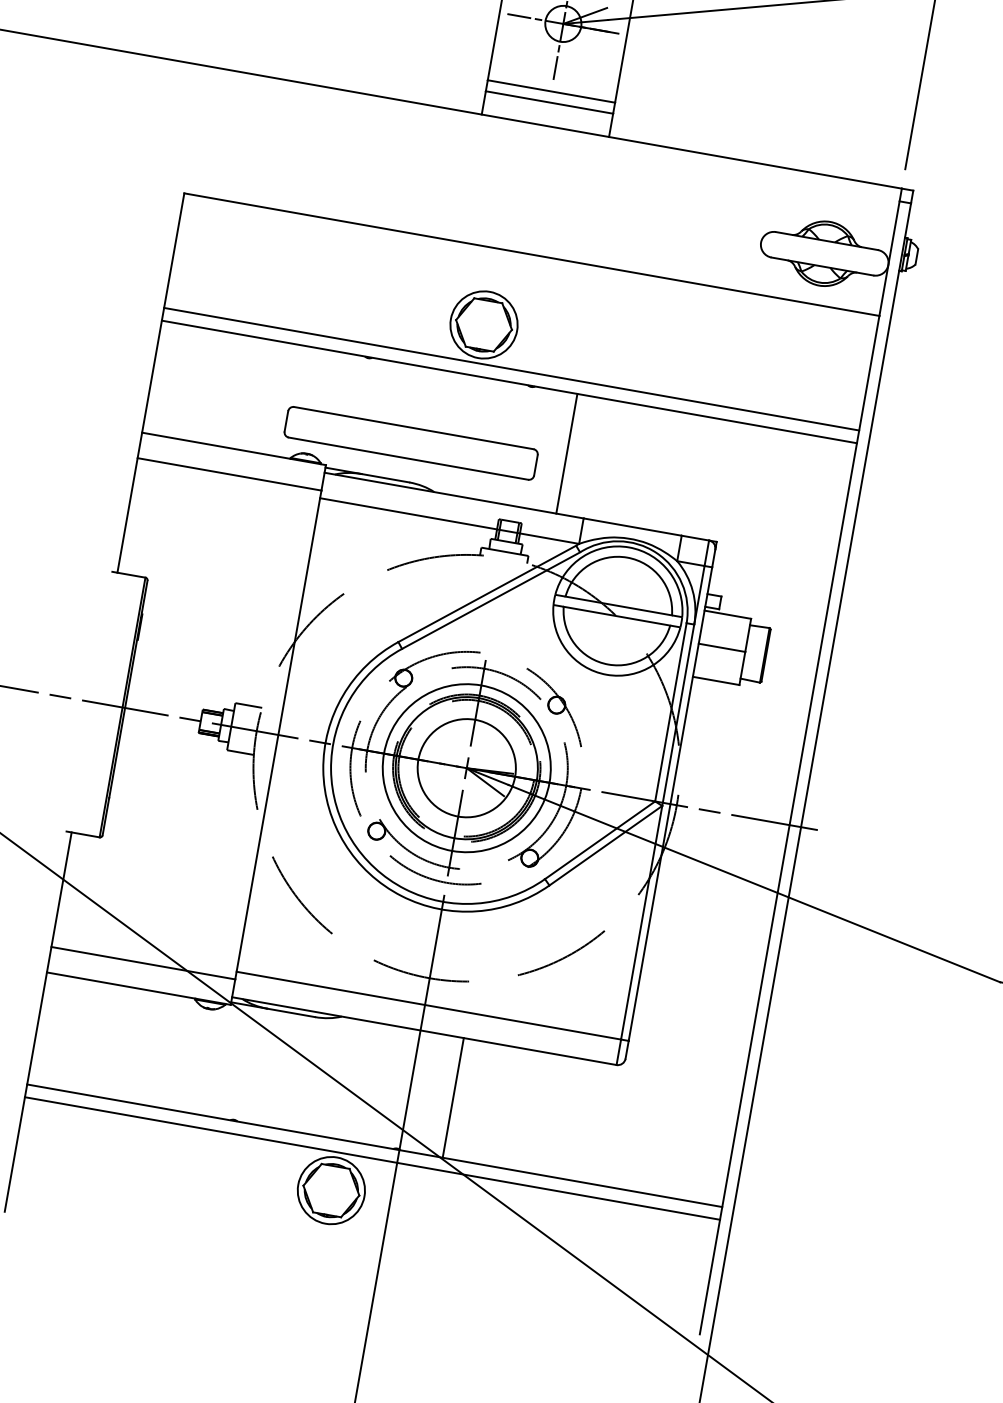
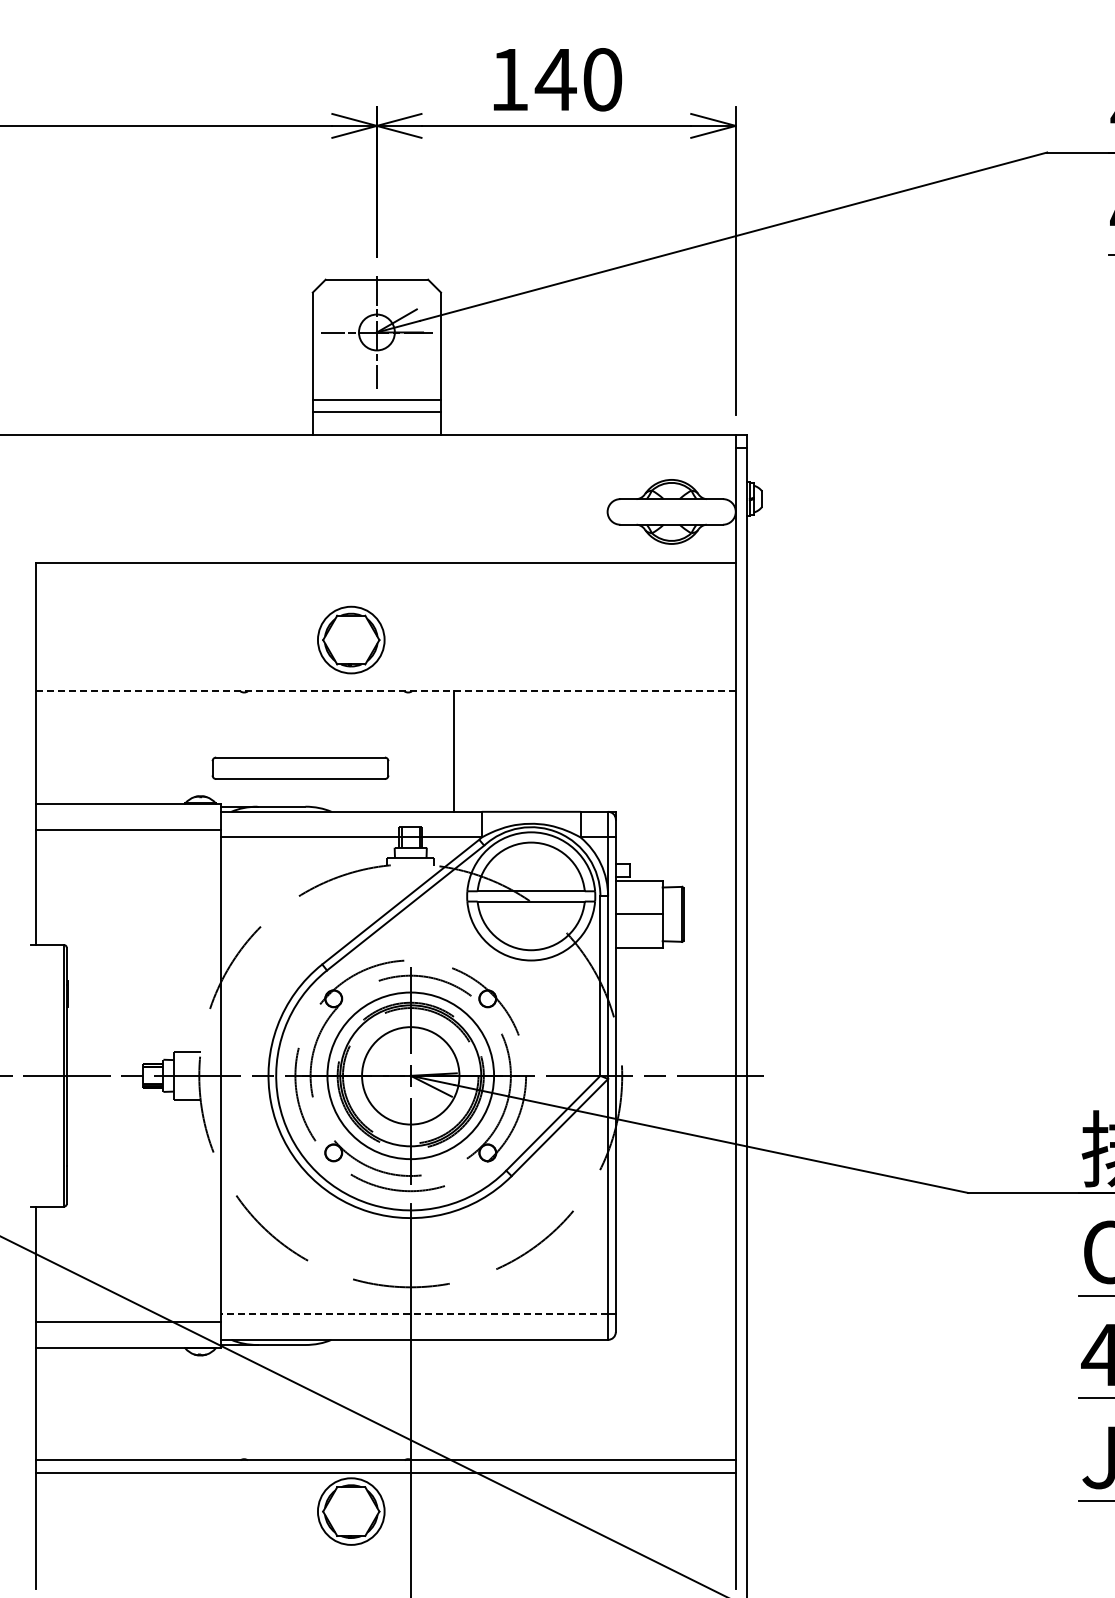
line: (511, 369) -> (385, 678), removed
line: (509, 382) -> (385, 691), solid -> dashed
part: (411, 443) -> (300, 768), size x0.7
line: (428, 1005) -> (414, 1314), solid -> dashed
line: (453, 1097) -> (454, 1399), removed

